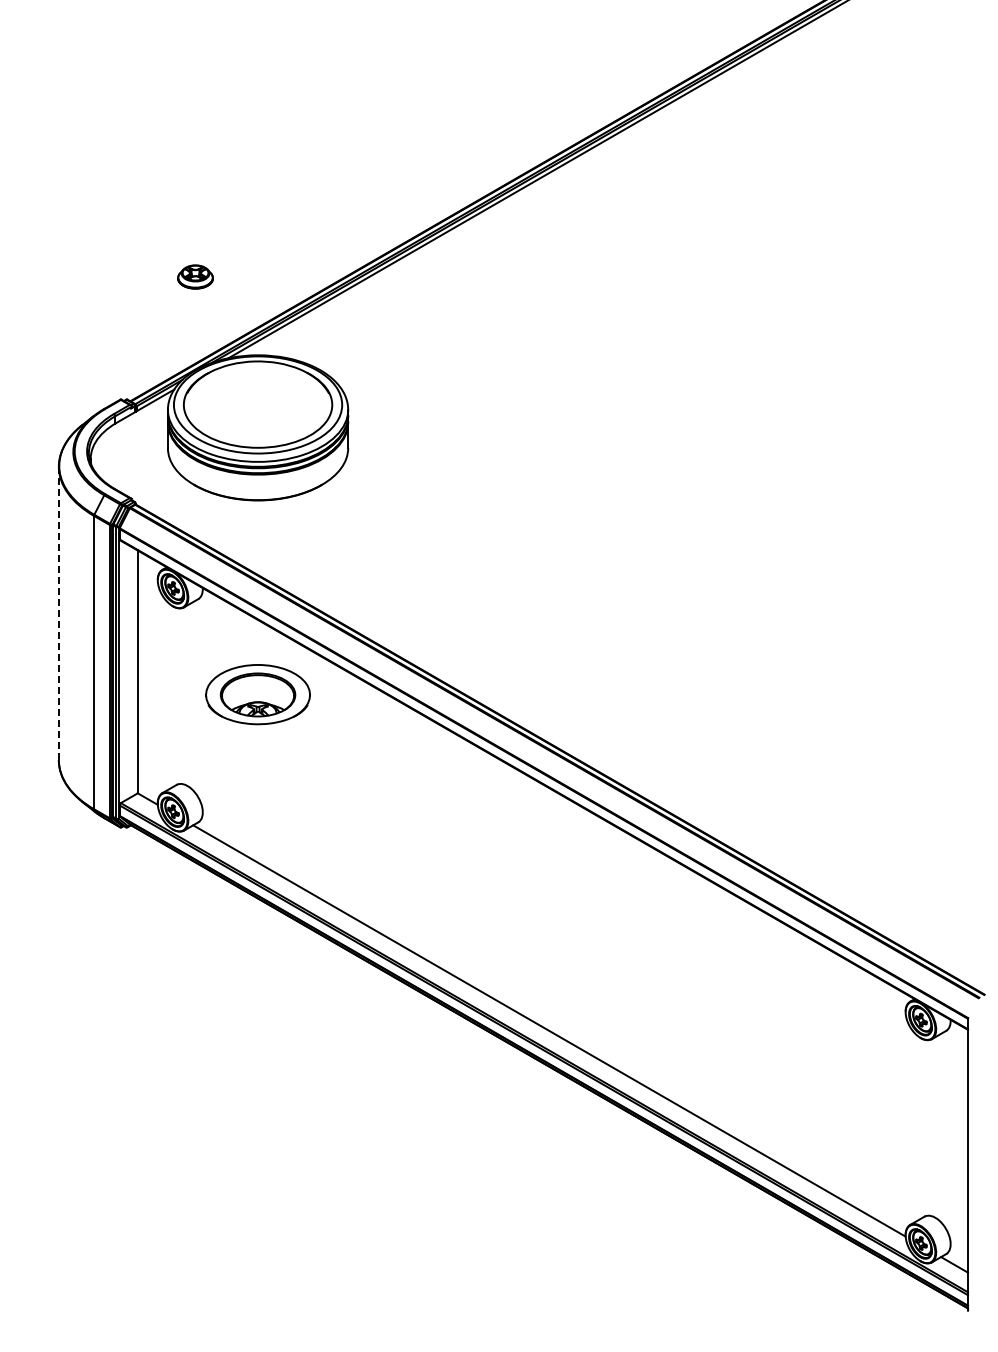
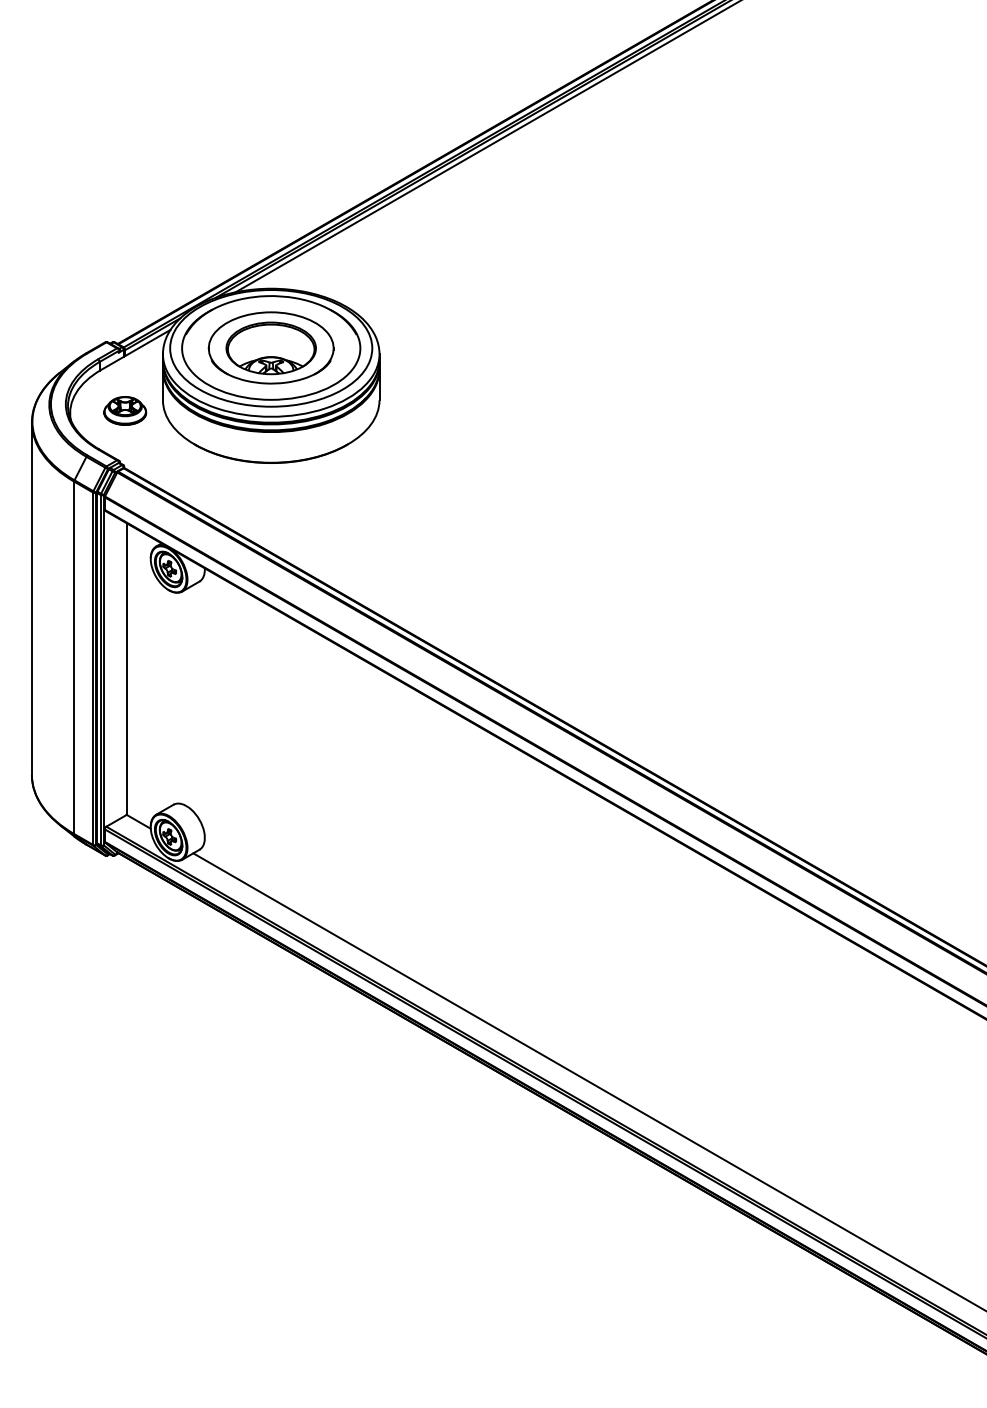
part: (195, 276) -> (125, 410), moved
line: (58, 613) -> (31, 598), dashed -> solid
part: (257, 694) -> (270, 347), moved

